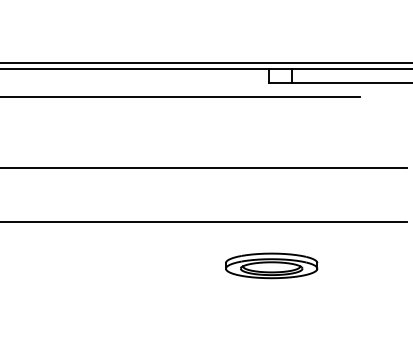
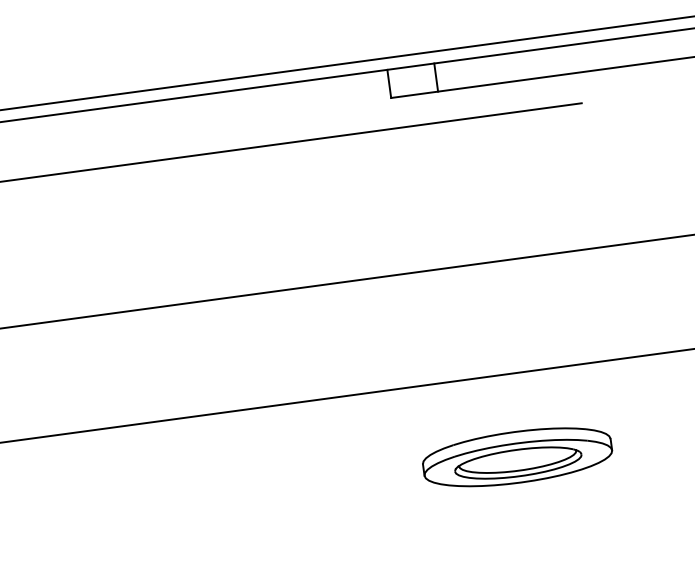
part: (271, 265) -> (517, 456), moved

